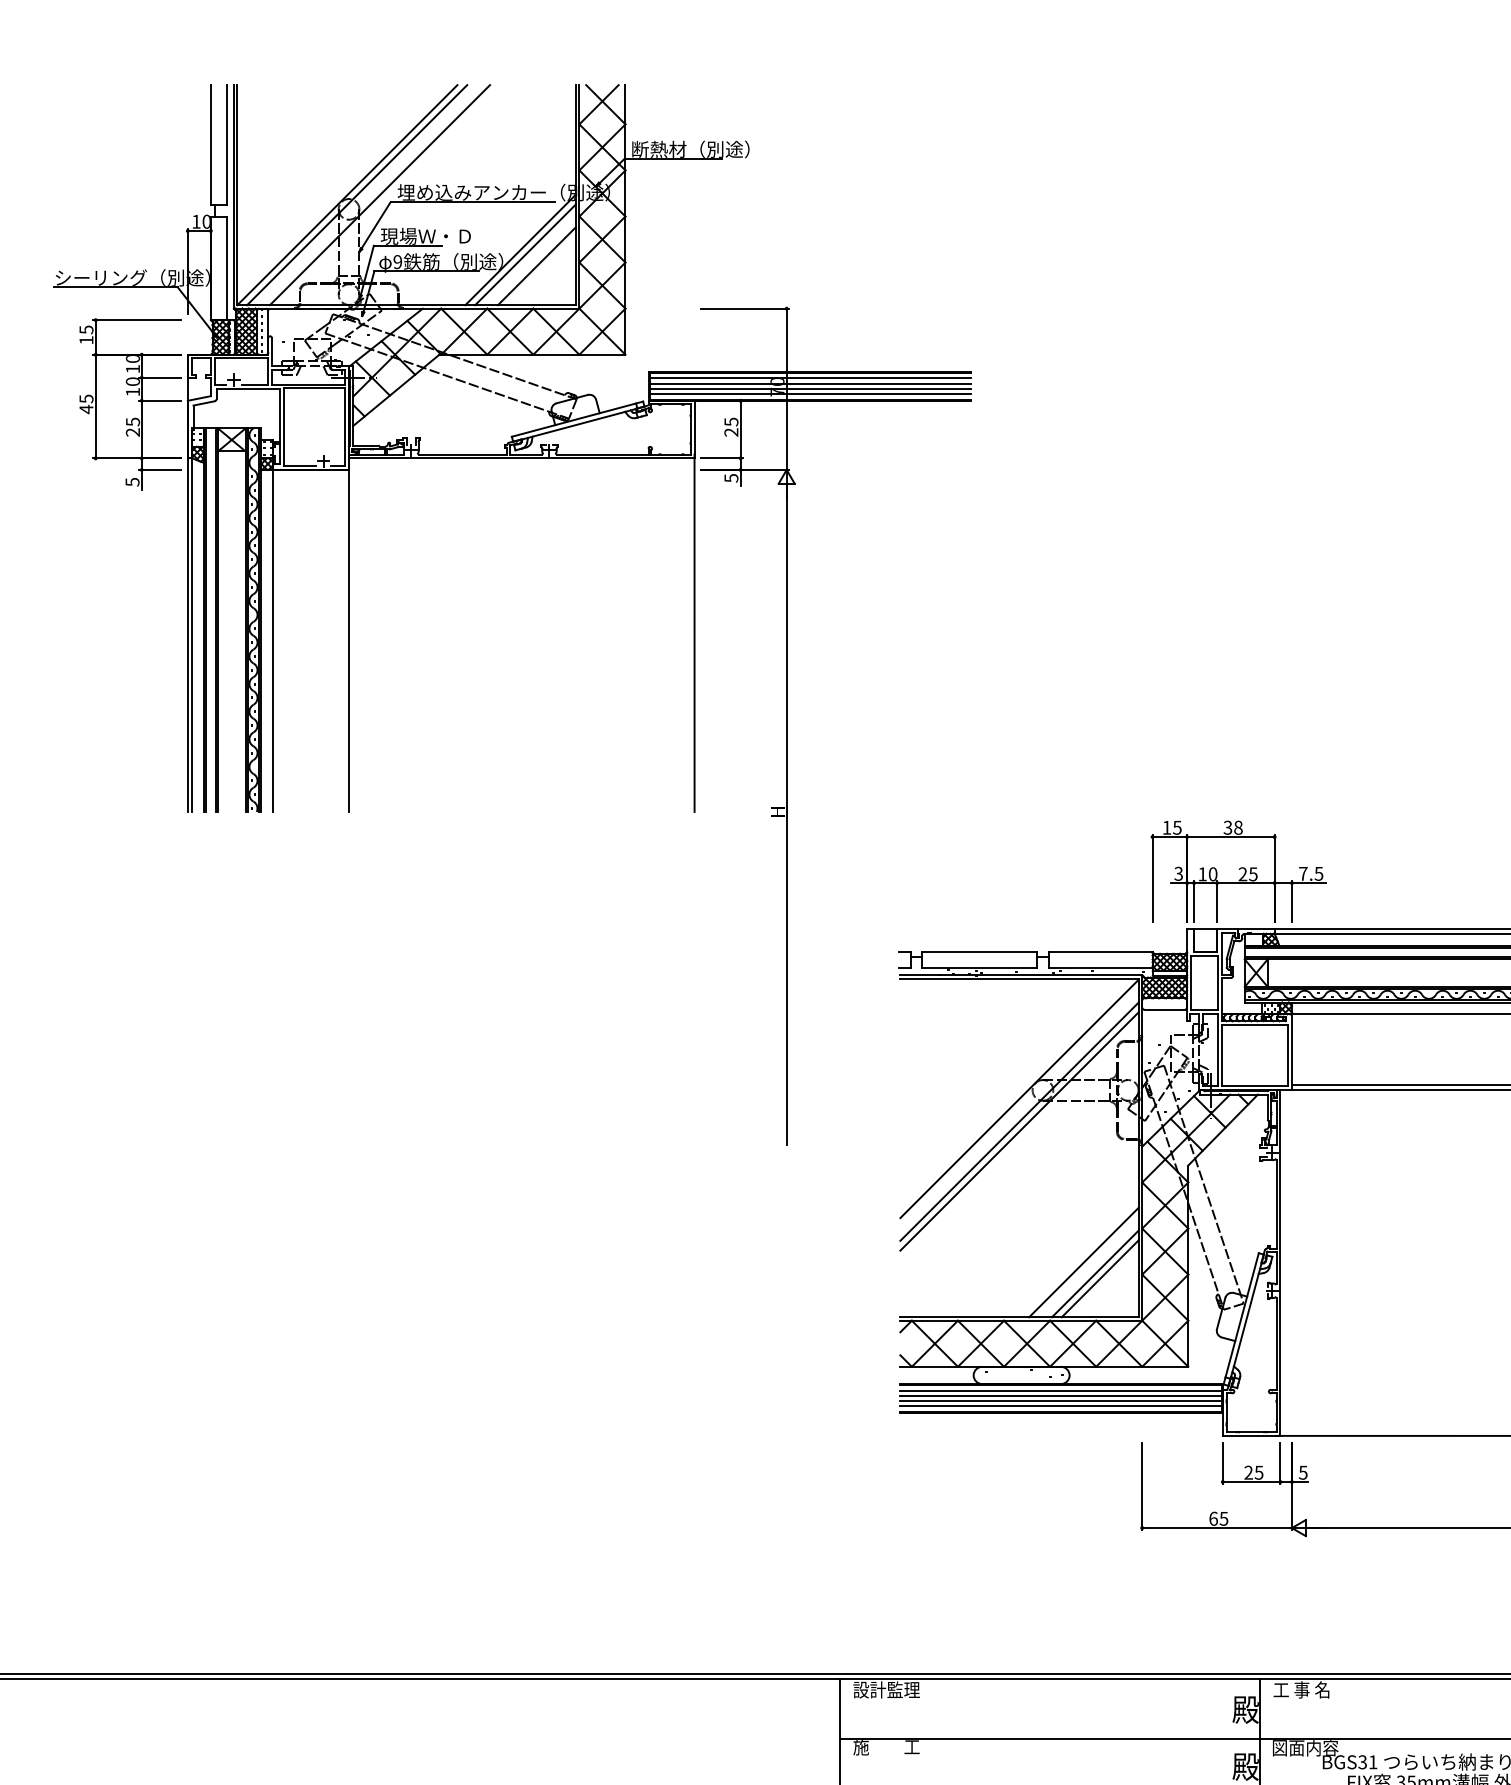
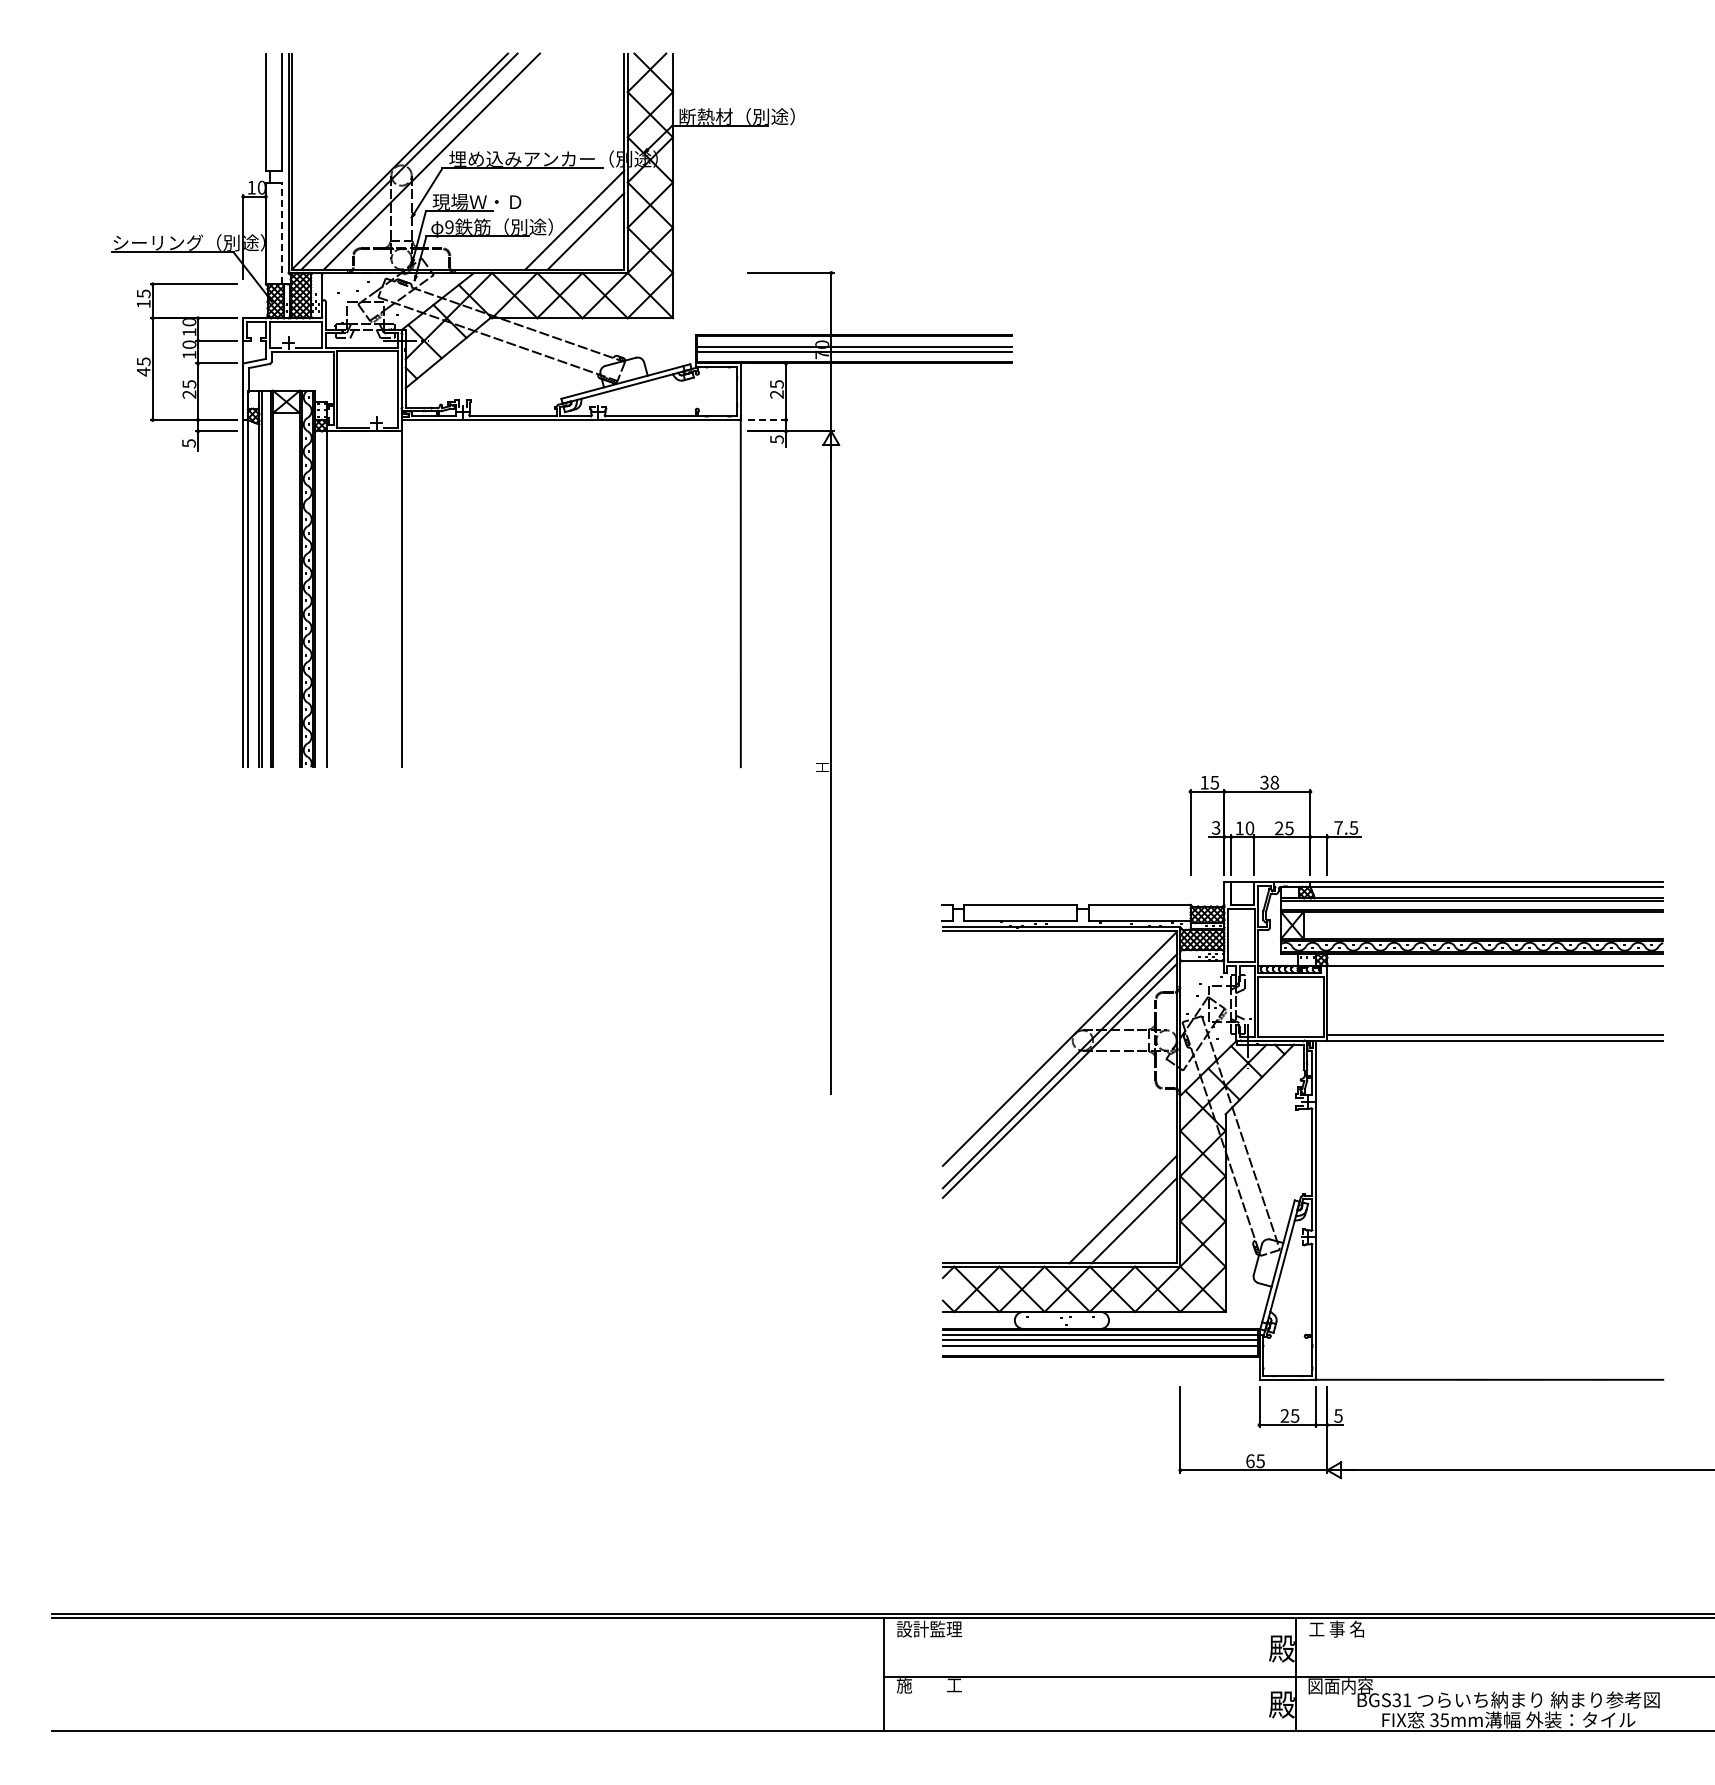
line: (520, 250) -> (569, 215), removed
line: (226, 268) -> (281, 233), solid -> dashed
line: (810, 378) -> (854, 341), removed
line: (810, 394) -> (854, 357), removed
line: (722, 458) -> (768, 420), solid -> dashed
line: (1099, 1278) -> (1138, 1225), removed
line: (1060, 1406) -> (1100, 1350), removed

